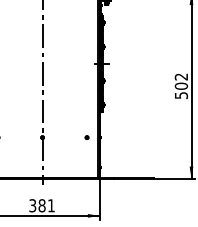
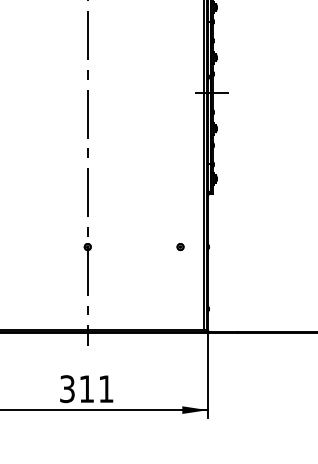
text: (41, 205) -> (85, 388), 381 -> 311

